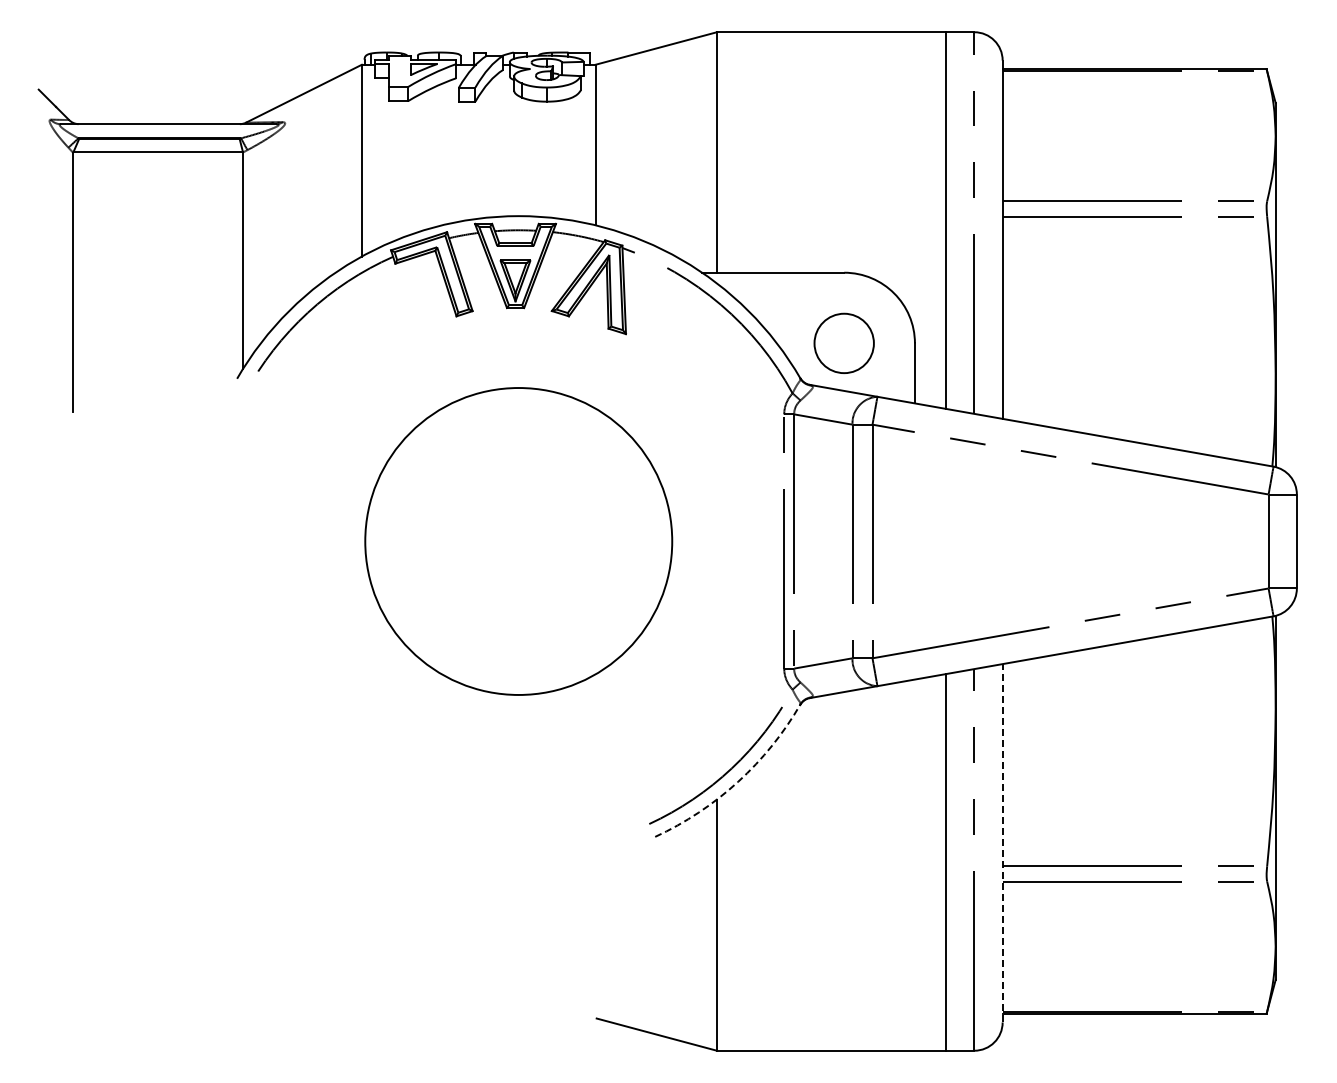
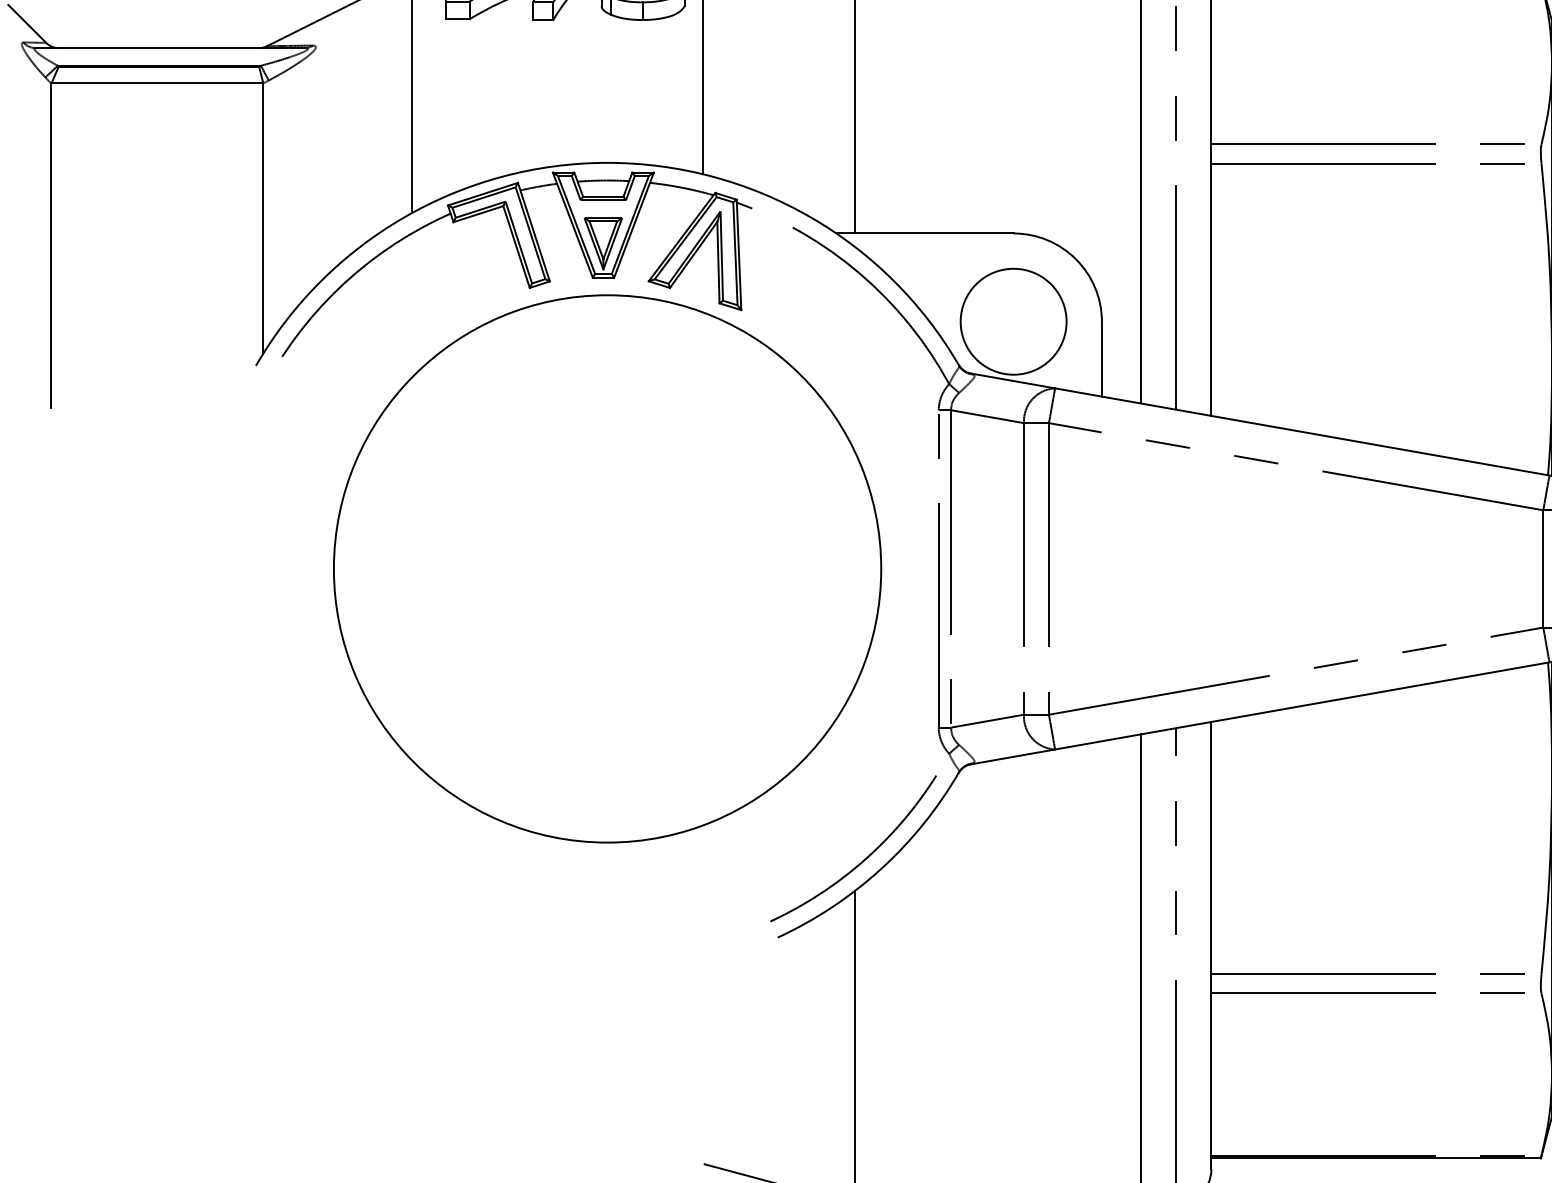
circle: (843, 343) -> (1012, 321), size x1.43
circle: (518, 541) -> (607, 568), size x1.43
arc: (738, 781) -> (881, 868), dashed -> solid
line: (1002, 842) -> (1211, 944), dashed -> solid

